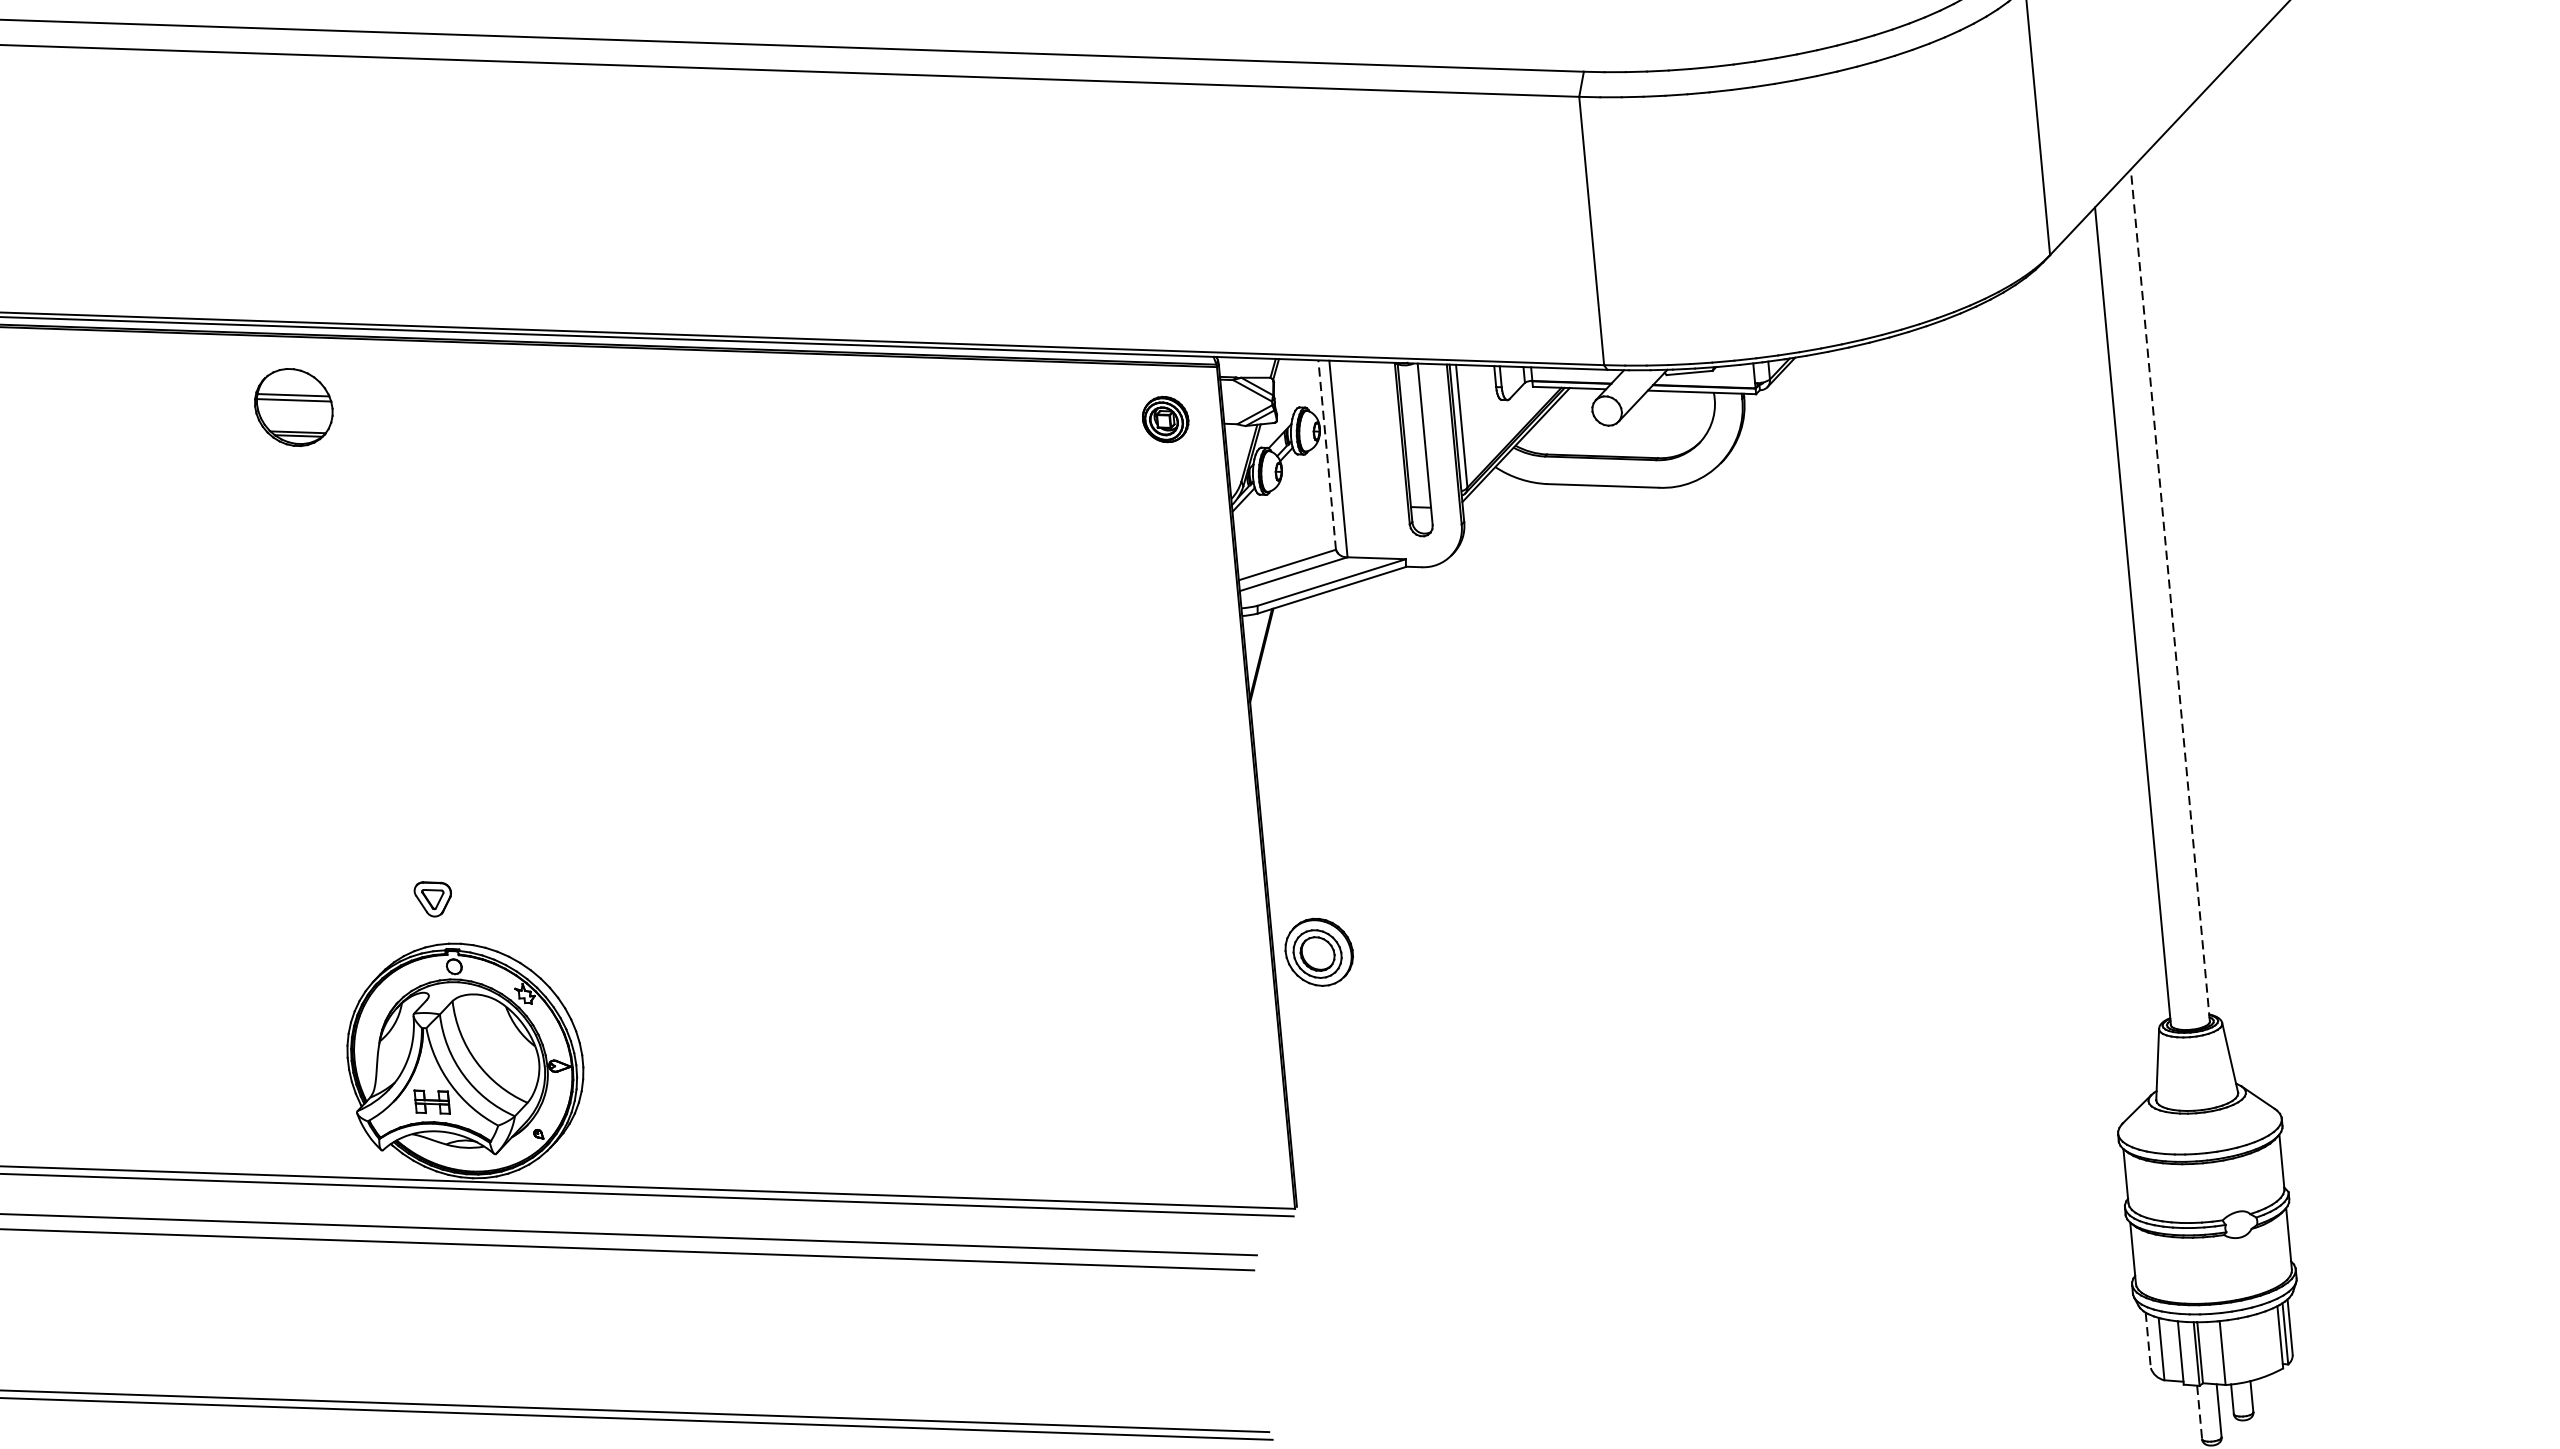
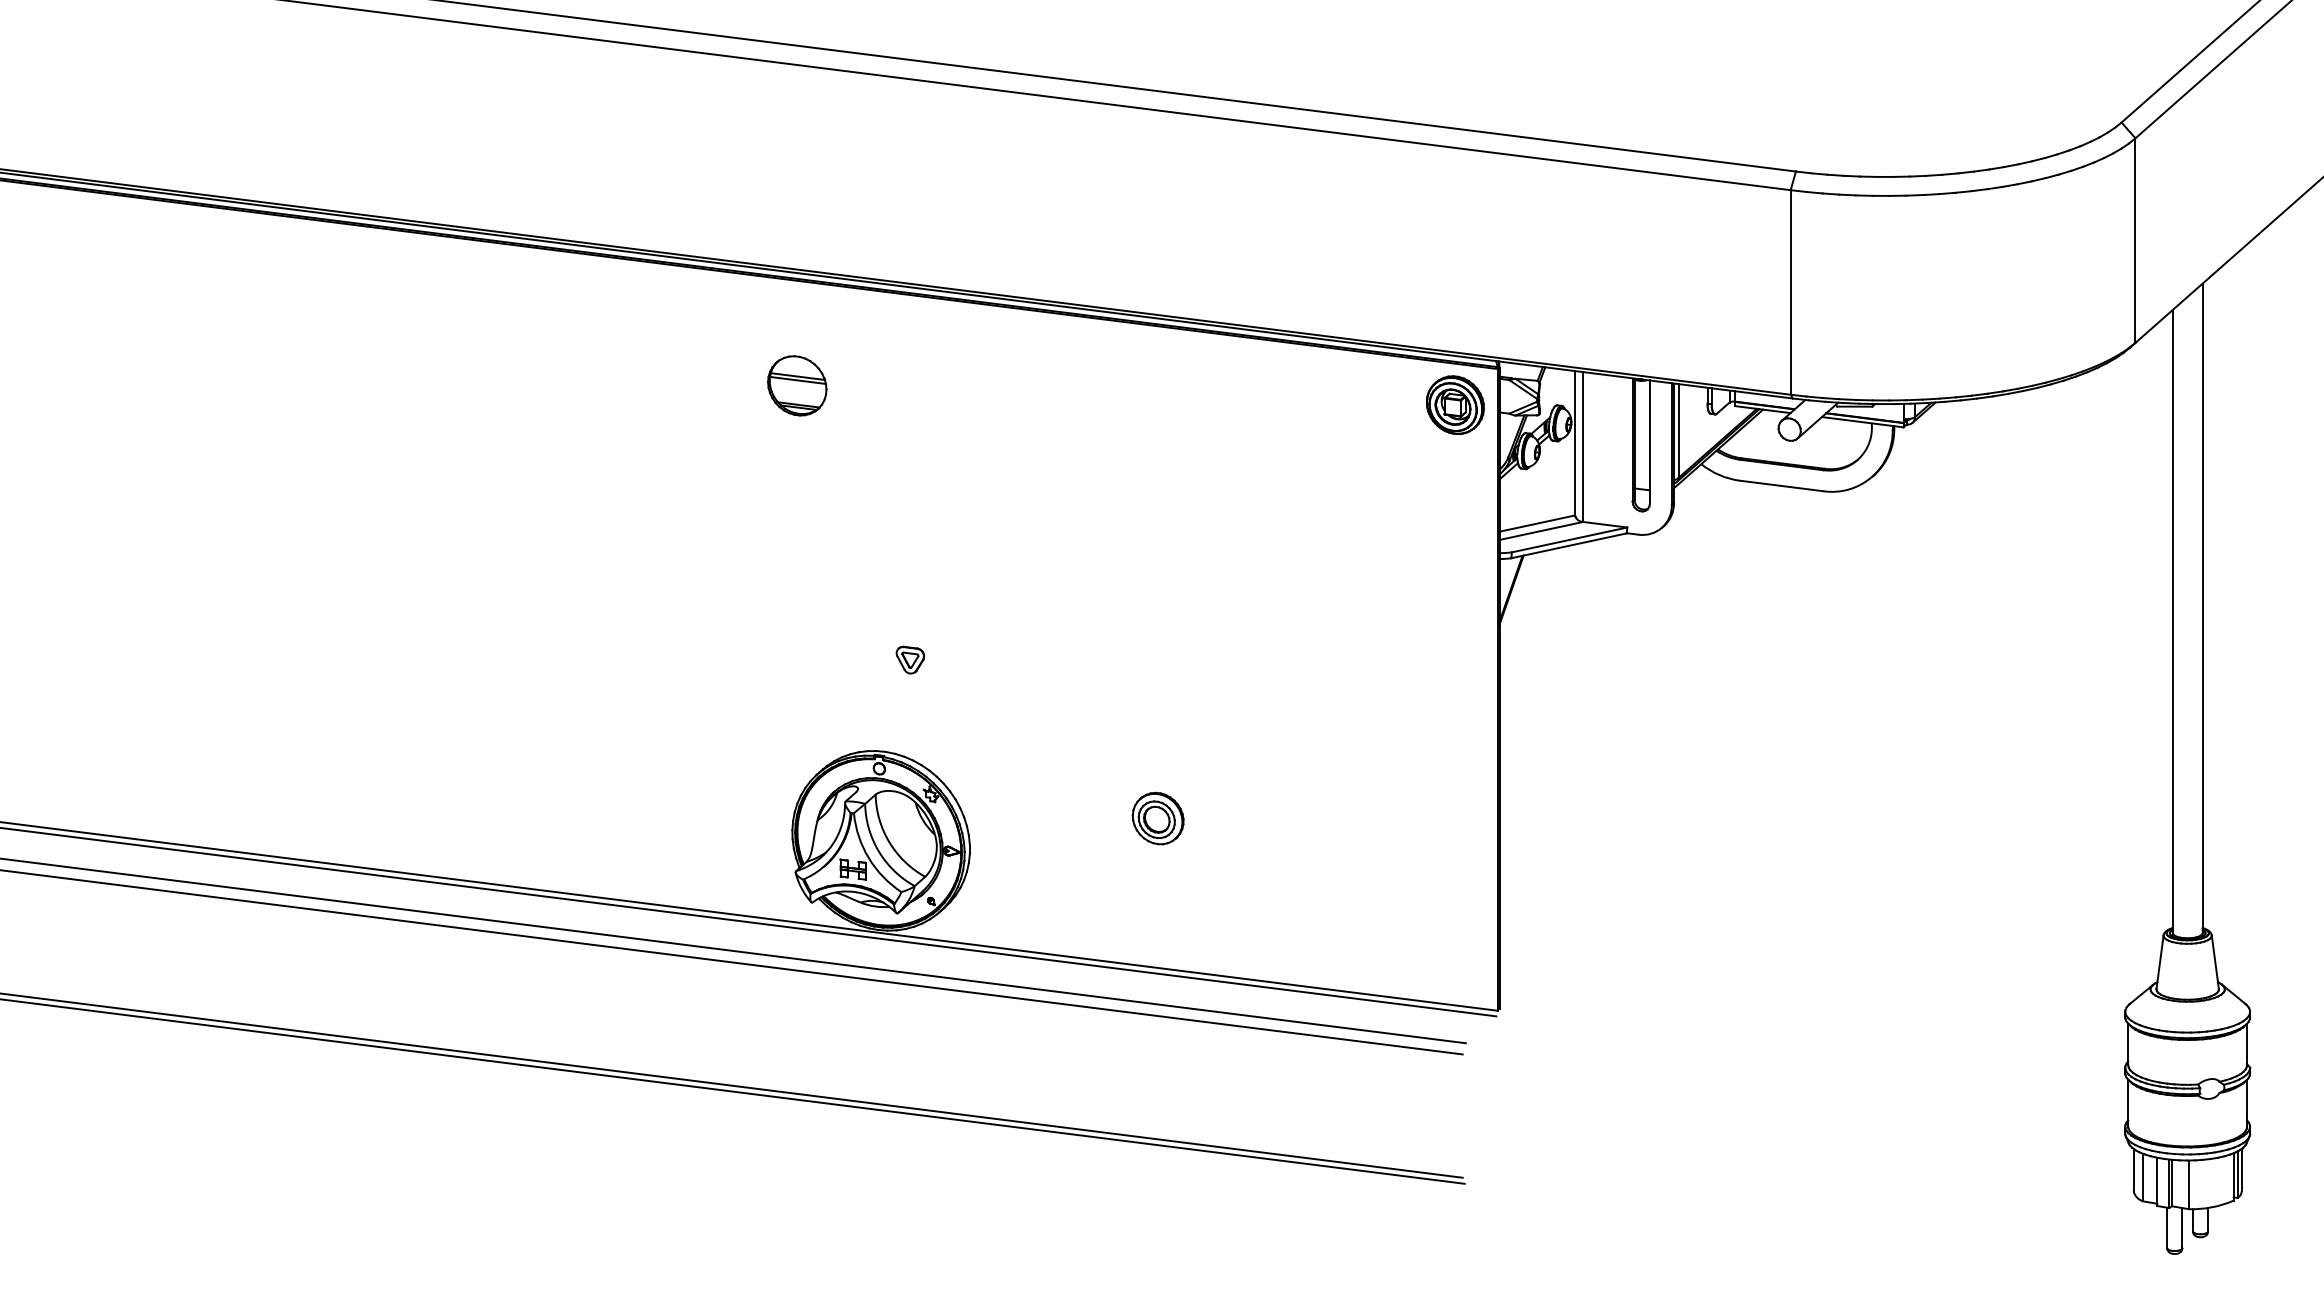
part: (294, 406) -> (797, 385), moved
part: (1165, 418) -> (1455, 404), size x1.67
line: (1327, 453) -> (1575, 442), dashed -> solid
line: (2170, 595) -> (2202, 608), dashed -> solid
part: (432, 898) -> (909, 659), moved
part: (1318, 952) -> (1157, 818), moved
line: (2148, 1340) -> (2133, 1170), dashed -> solid
line: (2199, 1412) -> (2167, 1228), dashed -> solid

